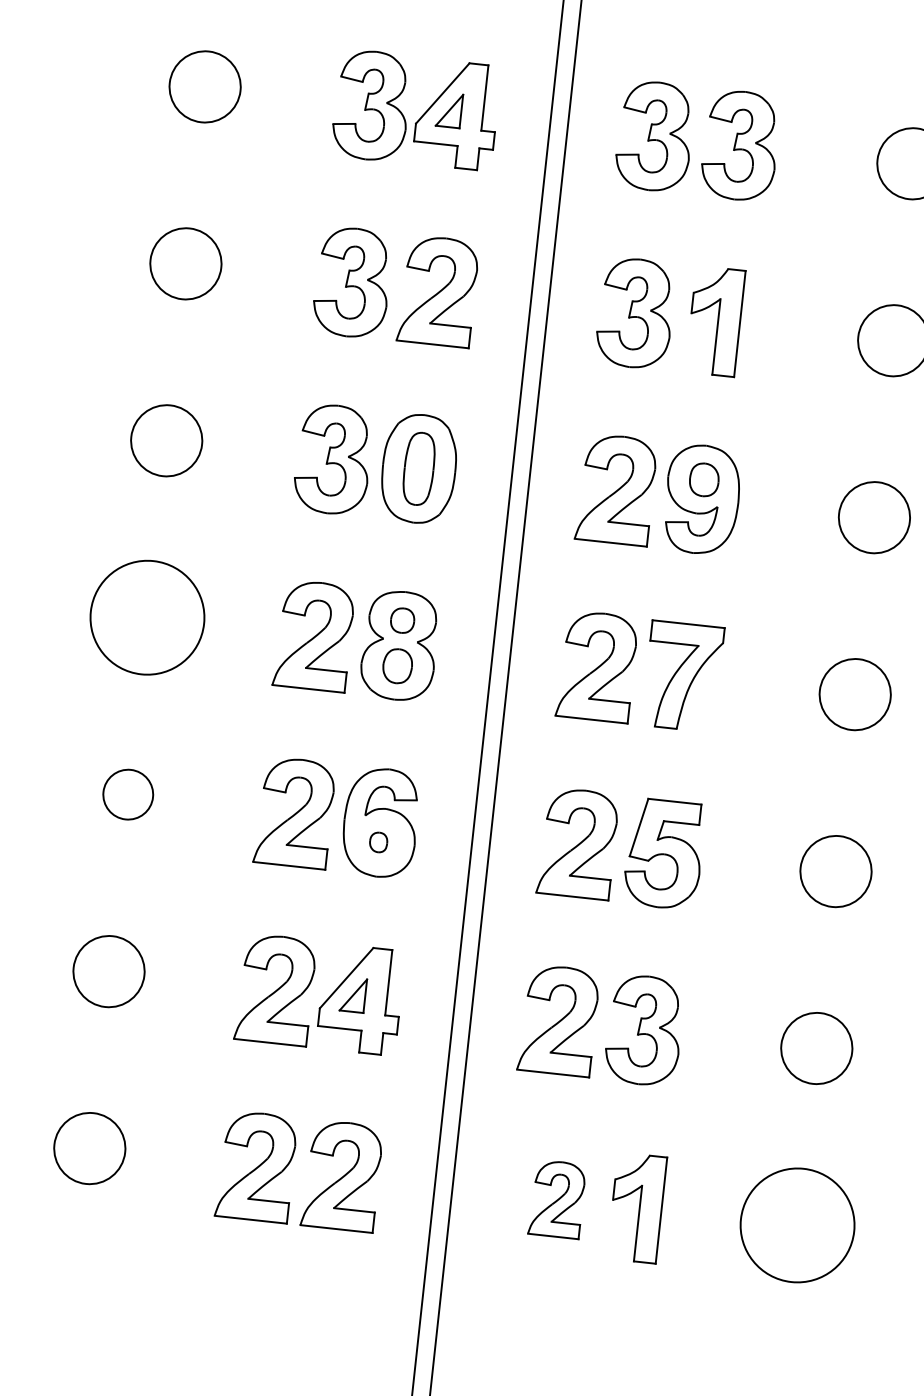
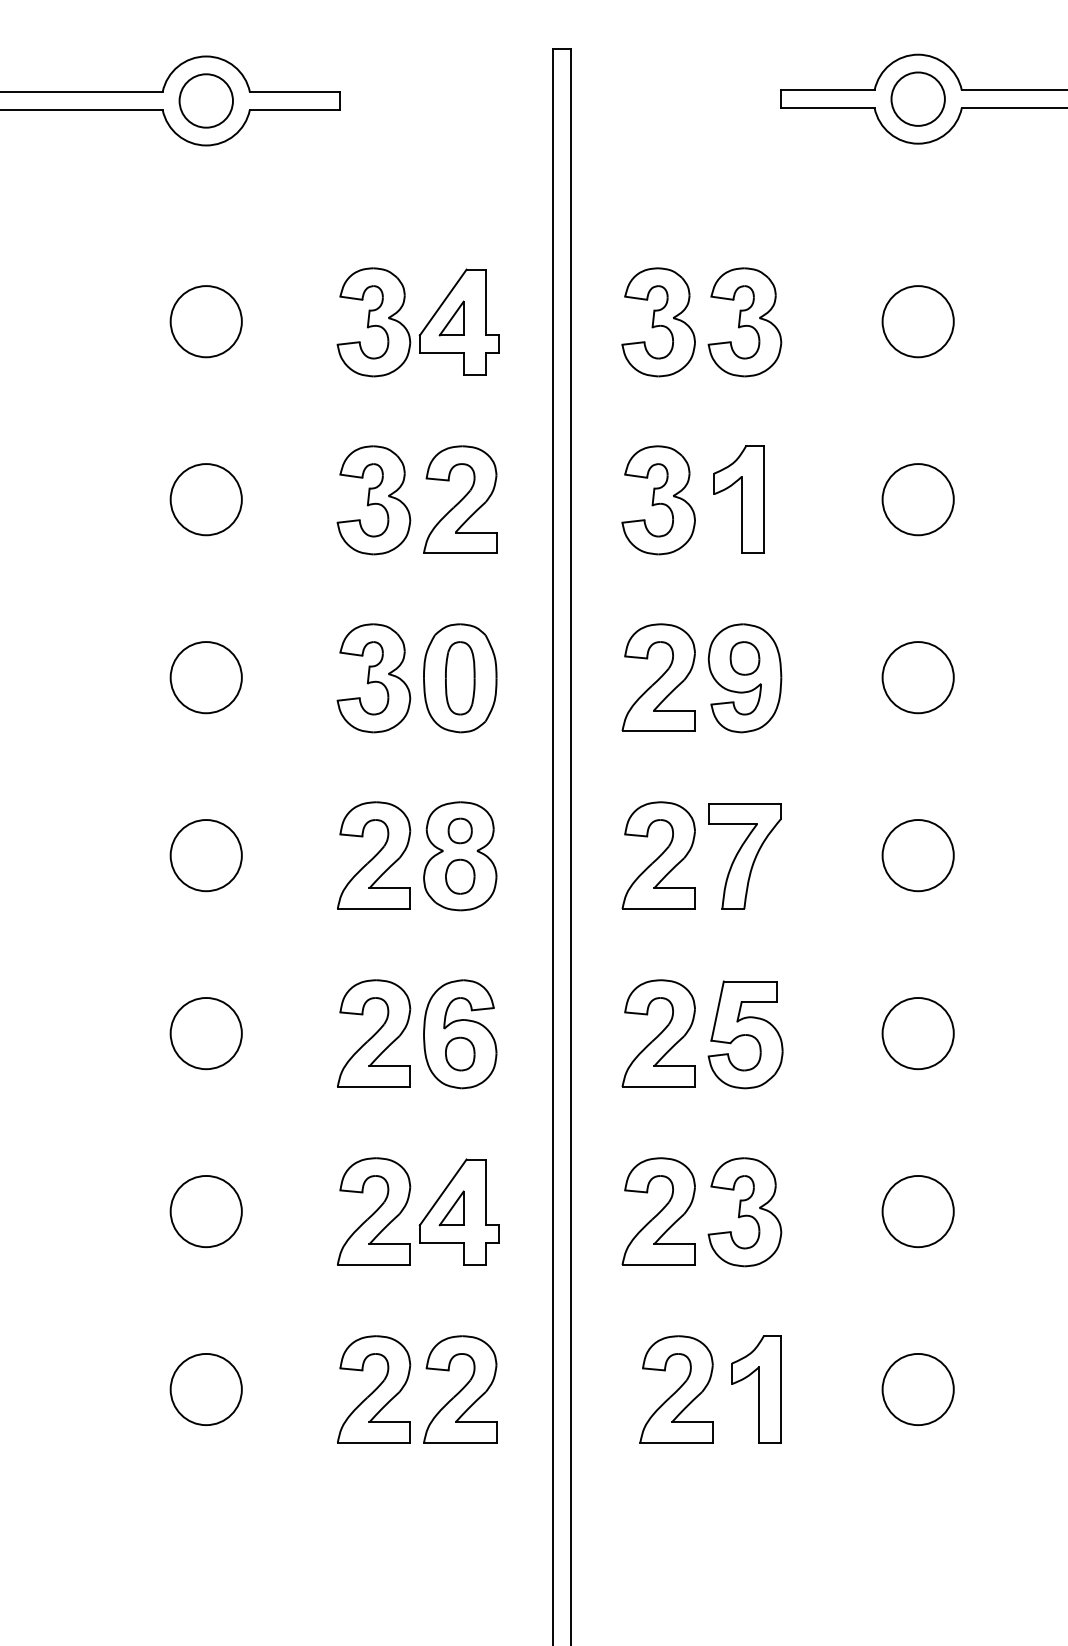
circle: (146, 617) -> (205, 855), size x0.62
circle: (127, 794) -> (205, 1033), size x1.43
part: (378, 841) -> (460, 1053), size x1.67
part: (557, 1199) -> (676, 1389), size x1.43
circle: (796, 1225) -> (917, 1389), size x0.62

